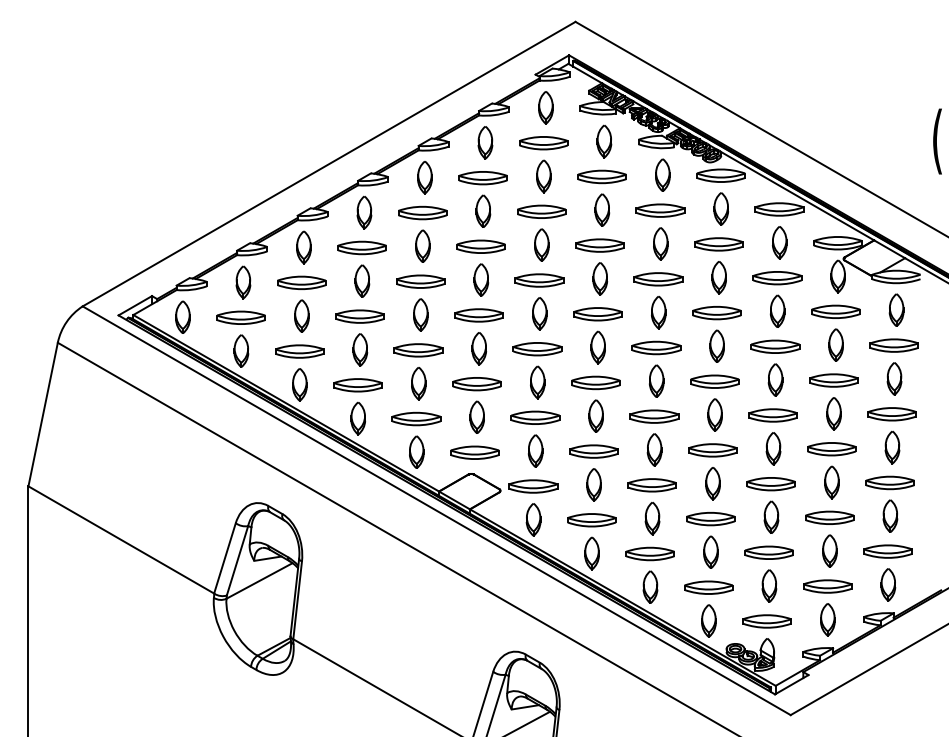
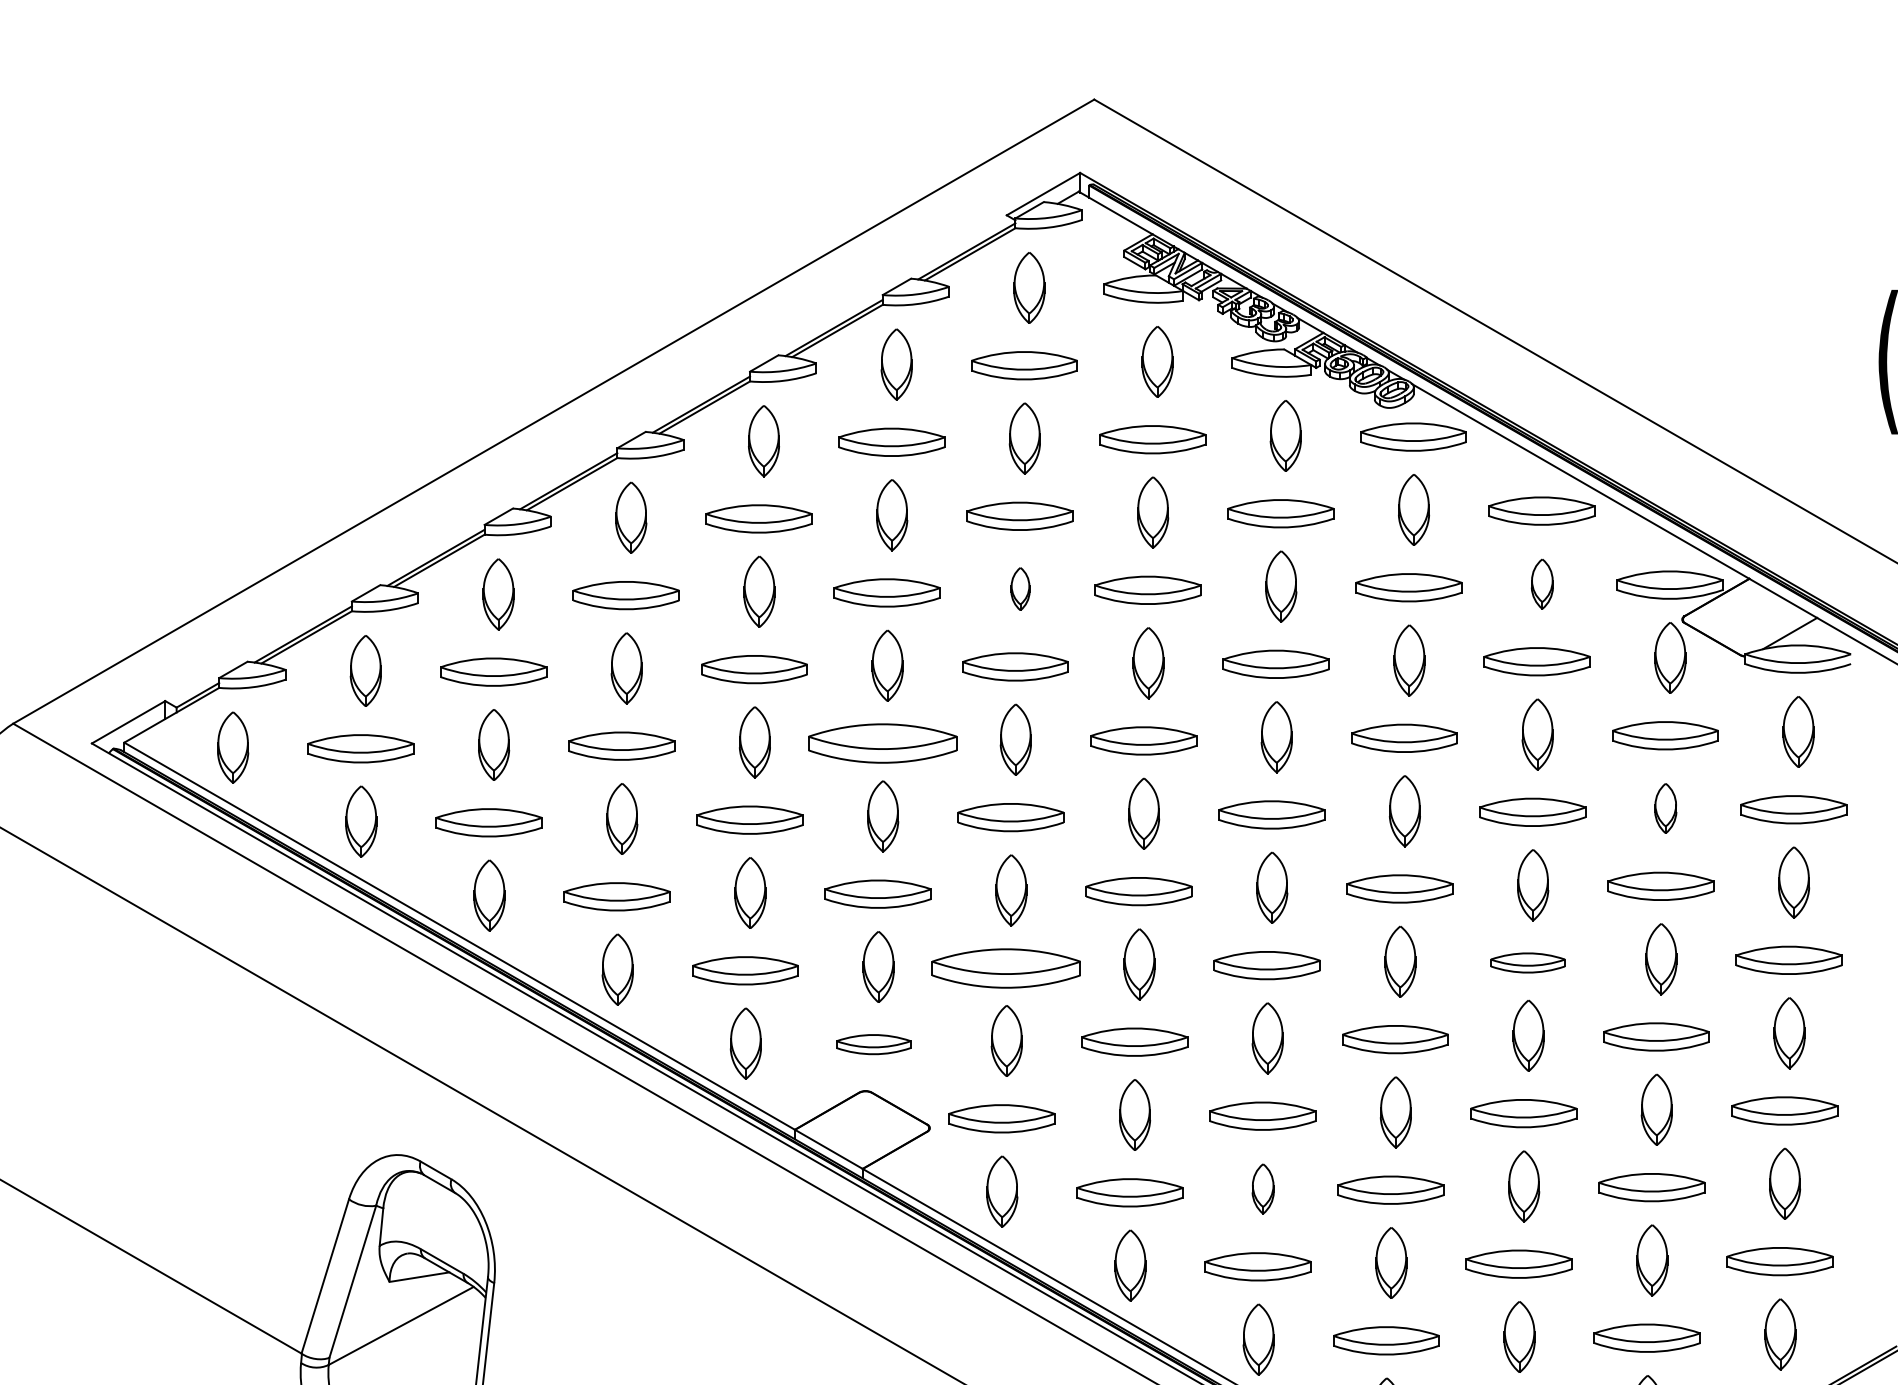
part: (779, 242) -> (1541, 583), size x0.7
part: (541, 244) -> (1019, 587), size x0.6
part: (478, 315) -> (881, 743), size x1.4
part: (835, 344) -> (1664, 807), size x0.7
part: (772, 415) -> (1526, 963), size x0.7
part: (535, 417) -> (1006, 967), size x1.4
part: (474, 452) -> (872, 1044), size x0.7
part: (652, 518) -> (1263, 1188), size x0.7

